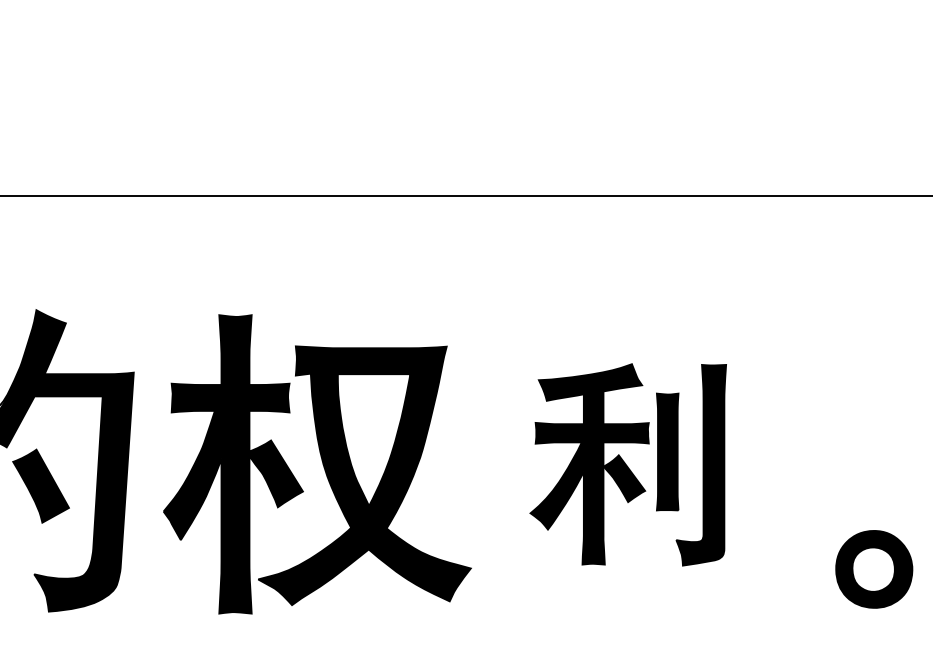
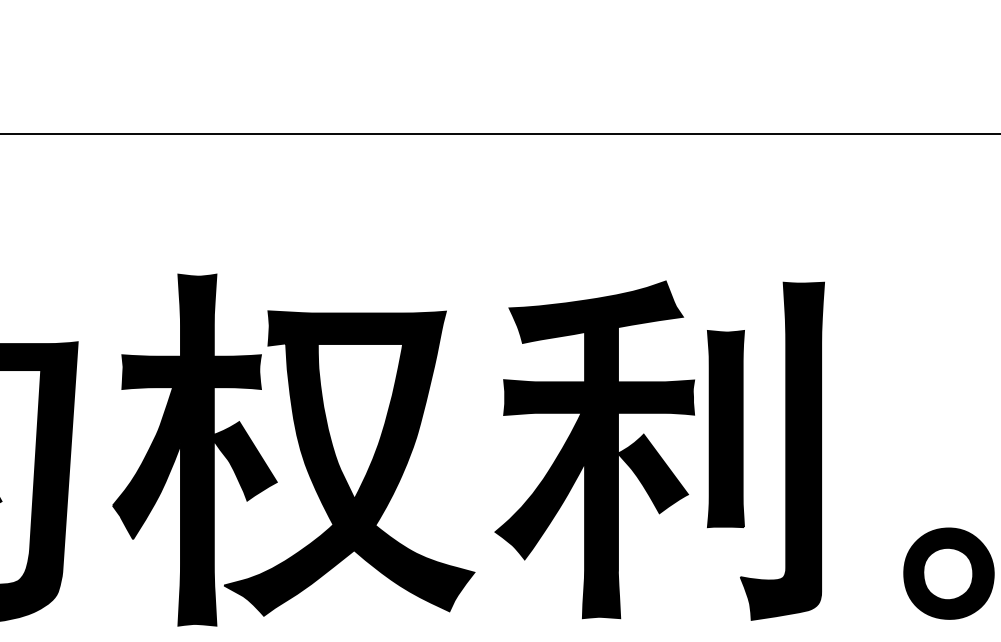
part: (627, 464) -> (658, 450), size x1.43

